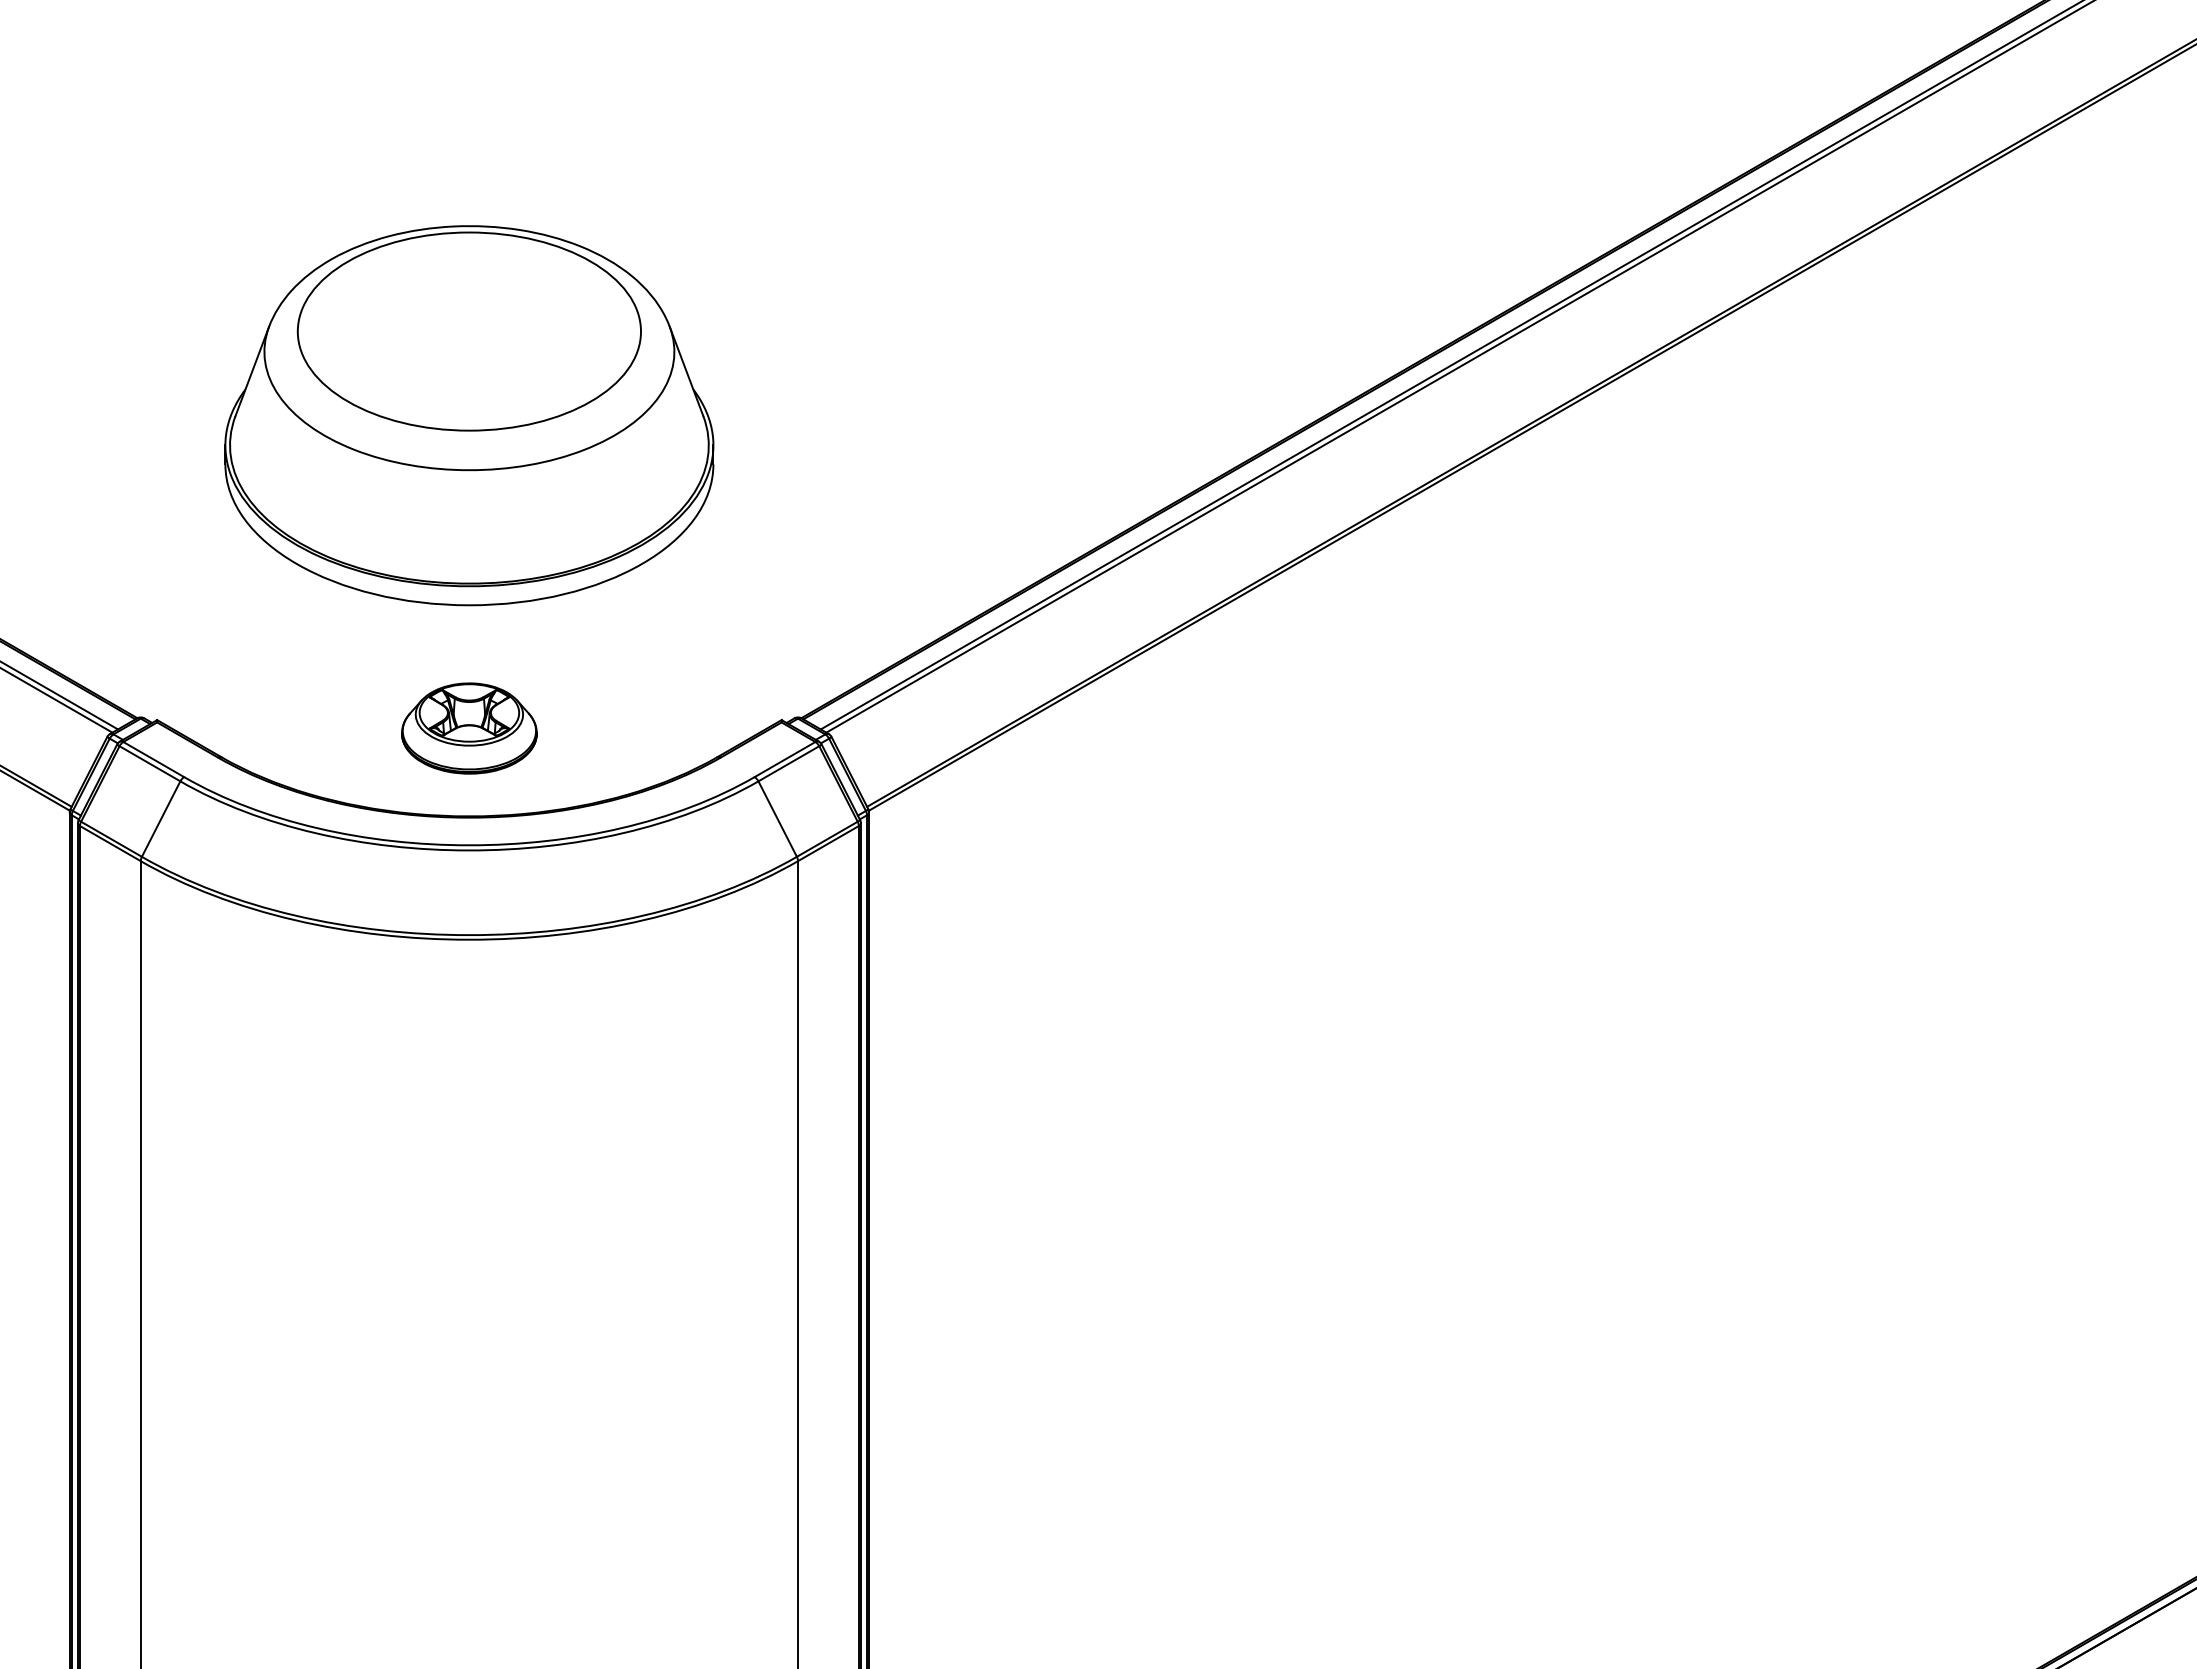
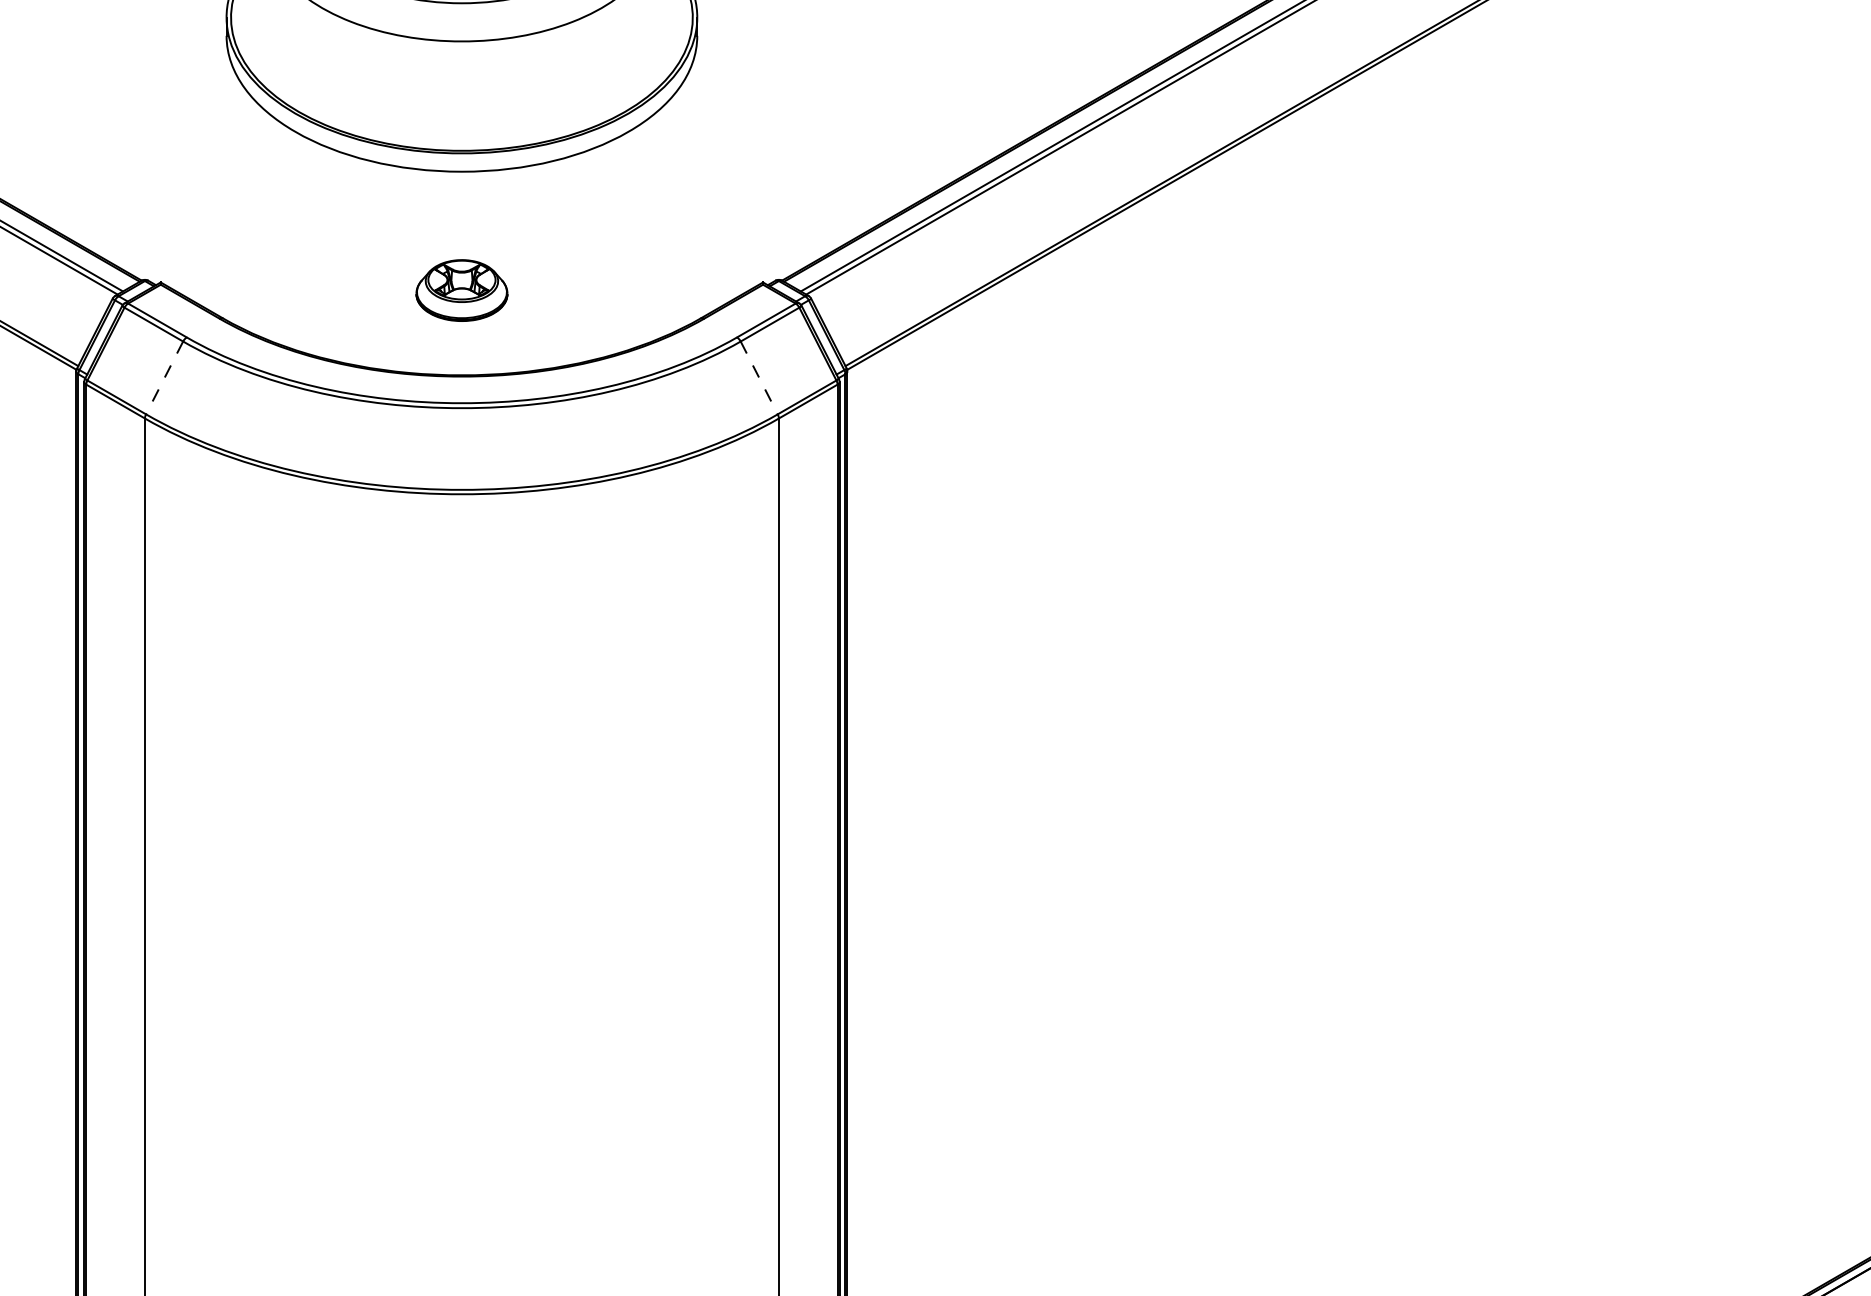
part: (469, 728) -> (462, 290), size x0.7
line: (160, 819) -> (163, 378), solid -> dashed
line: (777, 819) -> (759, 378), solid -> dashed

